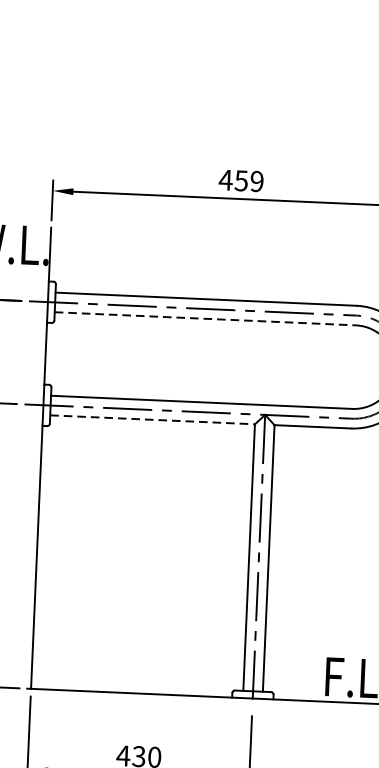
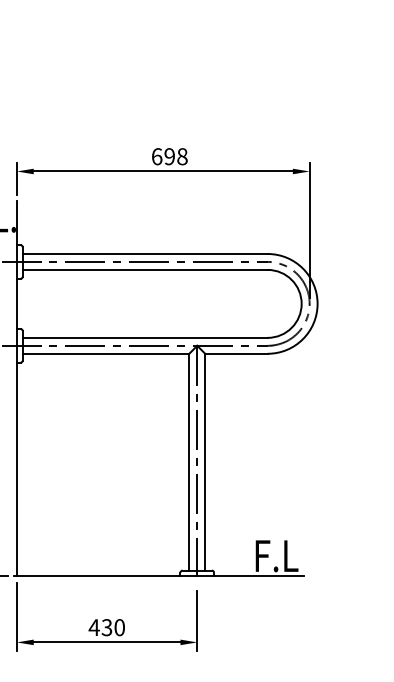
text: (241, 180) -> (169, 156), 459 -> 698
line: (205, 318) -> (145, 269), dashed -> solid
line: (153, 419) -> (106, 353), dashed -> solid

